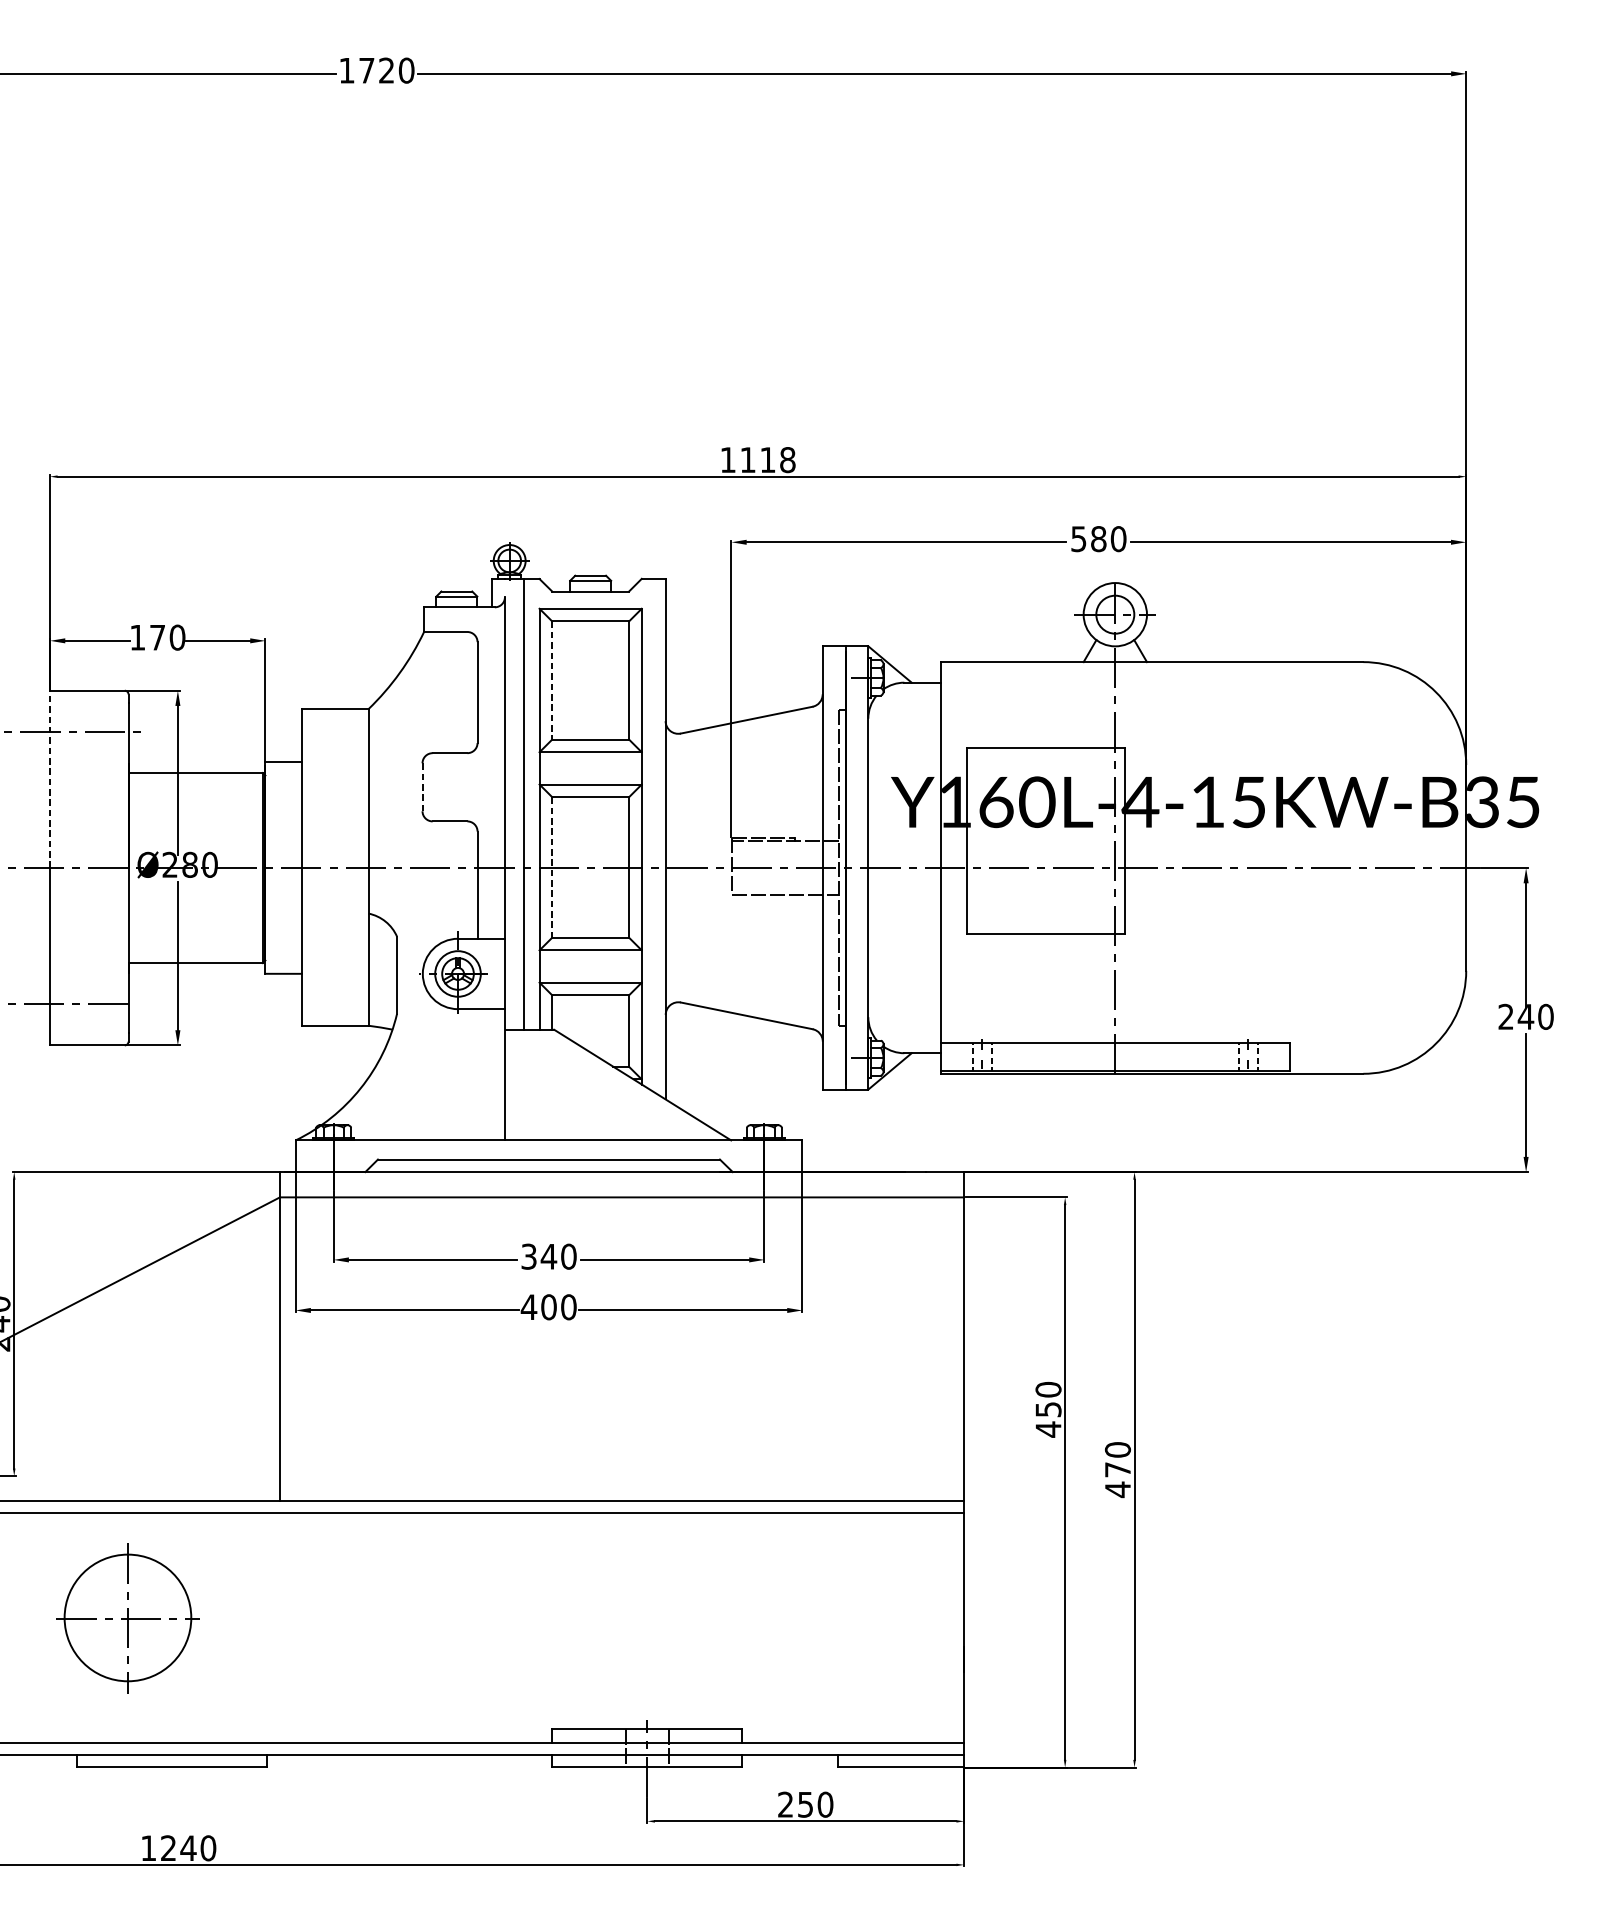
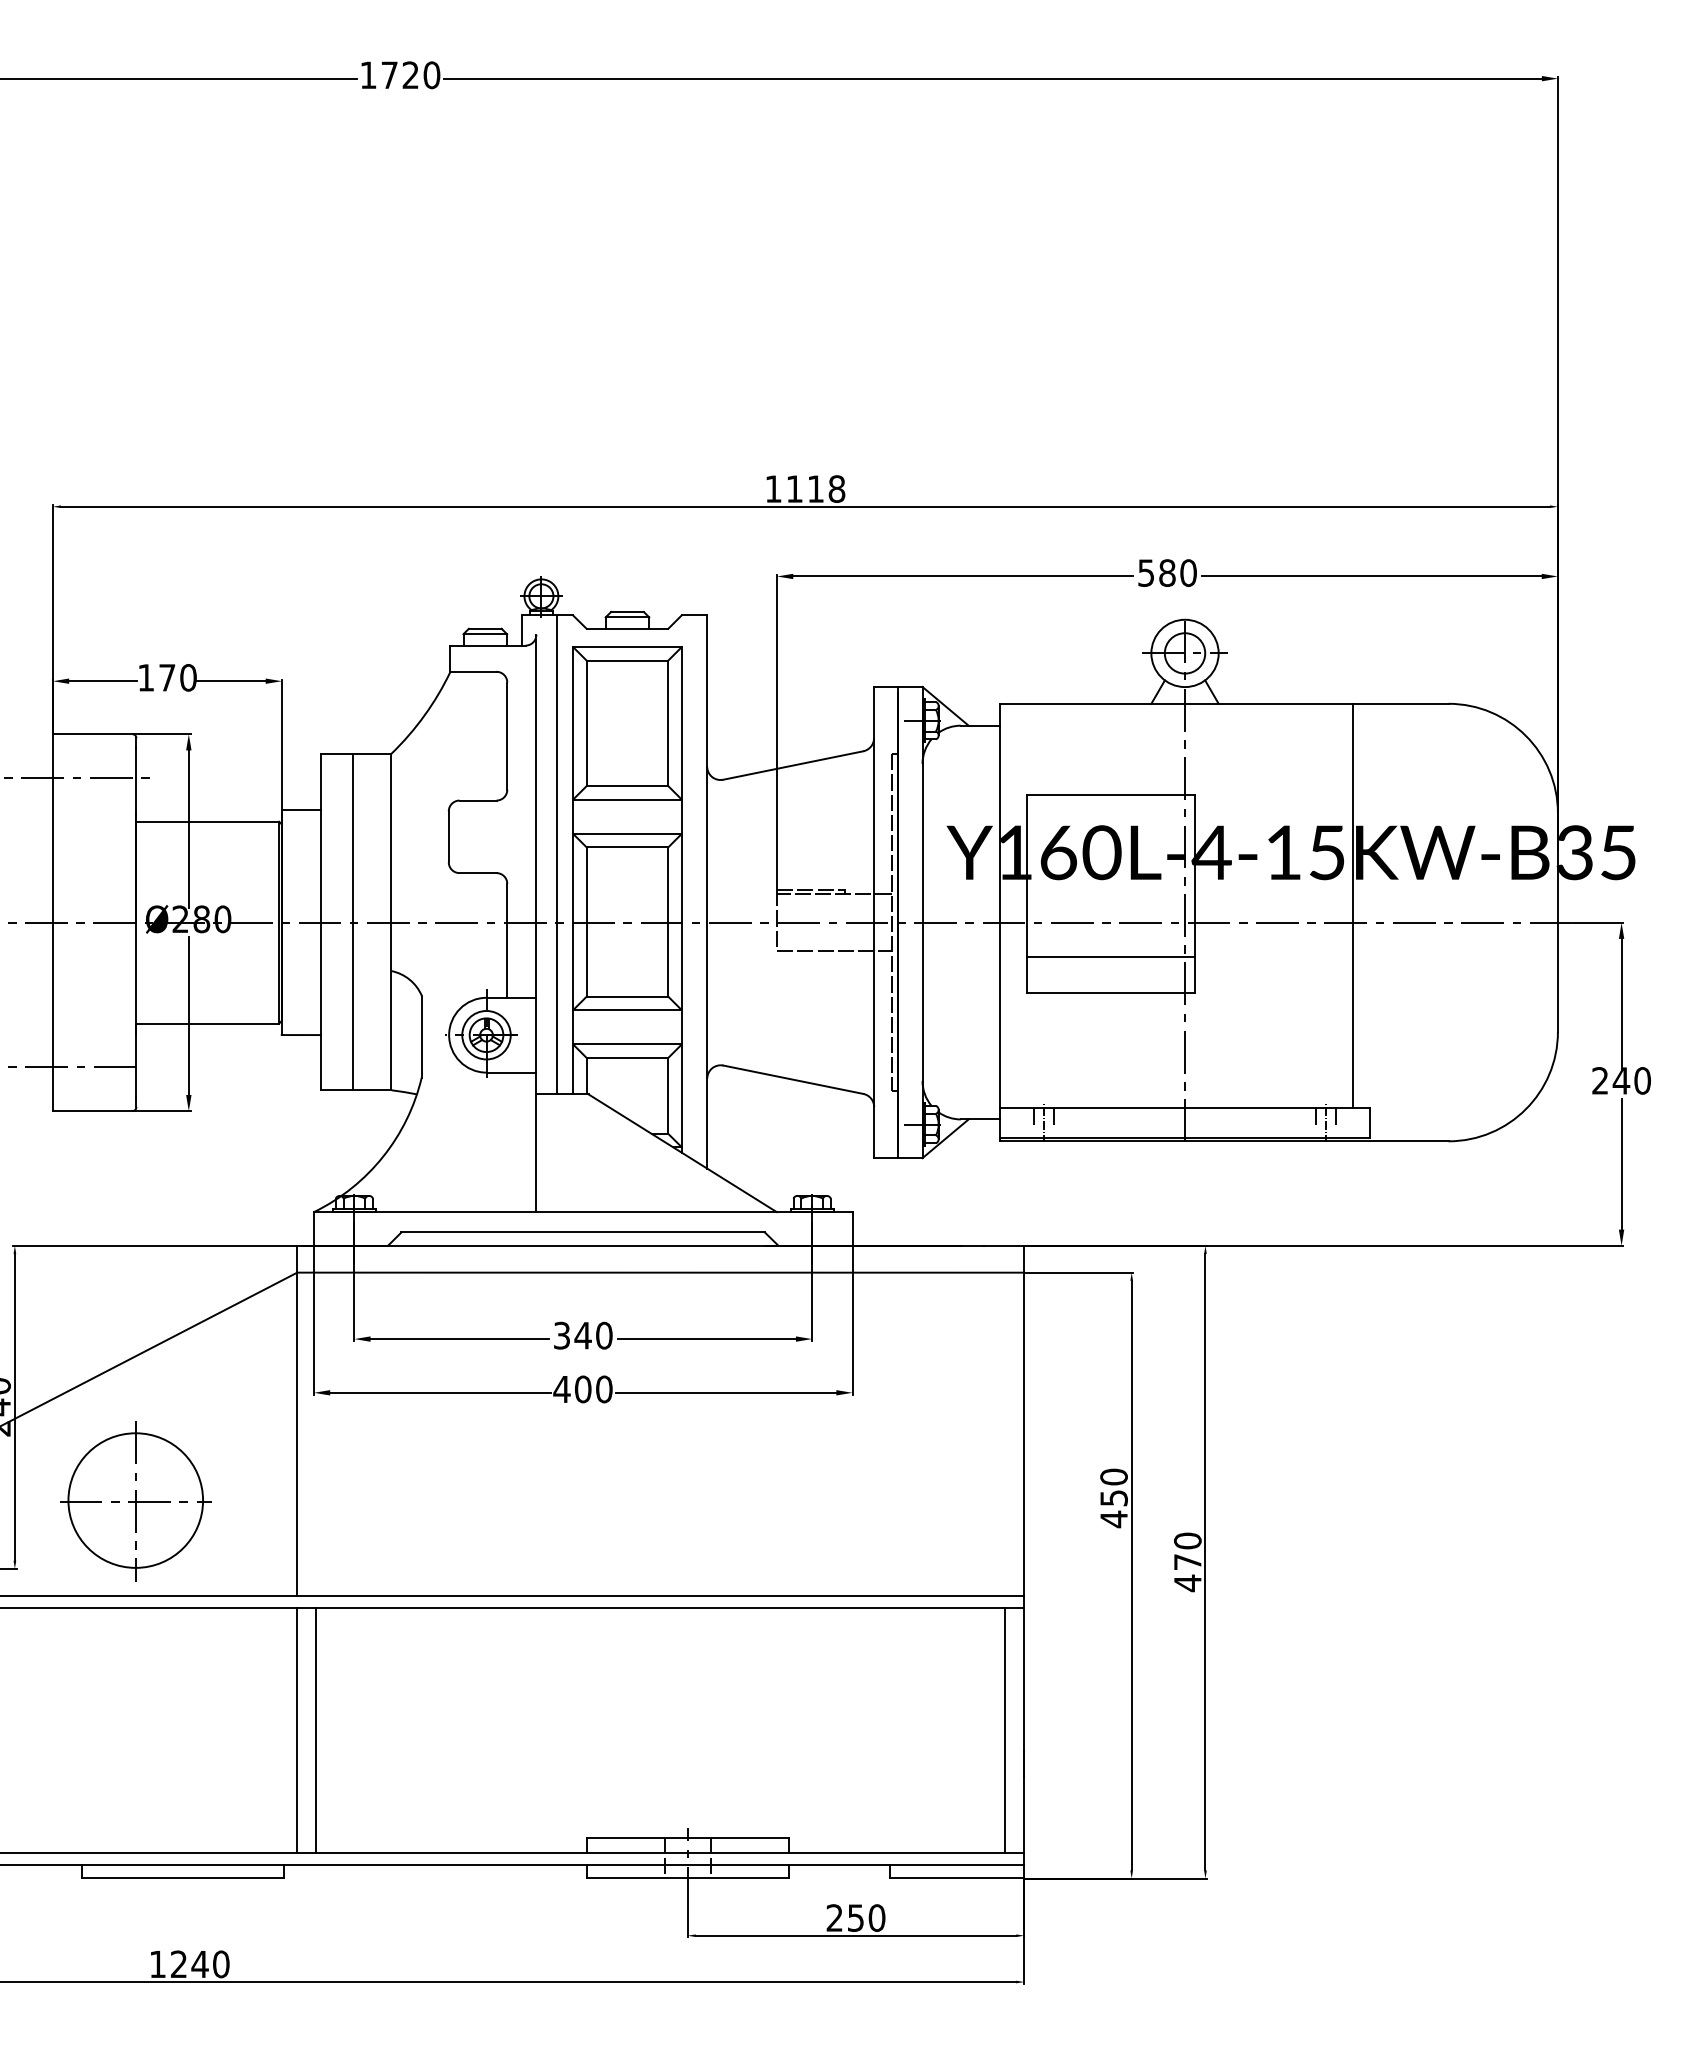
line: (552, 680) -> (586, 723), dashed -> solid
line: (49, 778) -> (52, 827), dashed -> solid
line: (422, 787) -> (448, 837), dashed -> solid
line: (1273, 851) -> (1353, 905), added
line: (331, 866) -> (352, 921), added
line: (552, 867) -> (586, 922), dashed -> solid
line: (1045, 899) -> (1110, 956), added
part: (127, 1618) -> (135, 1501), moved
line: (280, 1627) -> (297, 1729), added
line: (298, 1627) -> (316, 1729), added
line: (946, 1627) -> (1005, 1729), added

